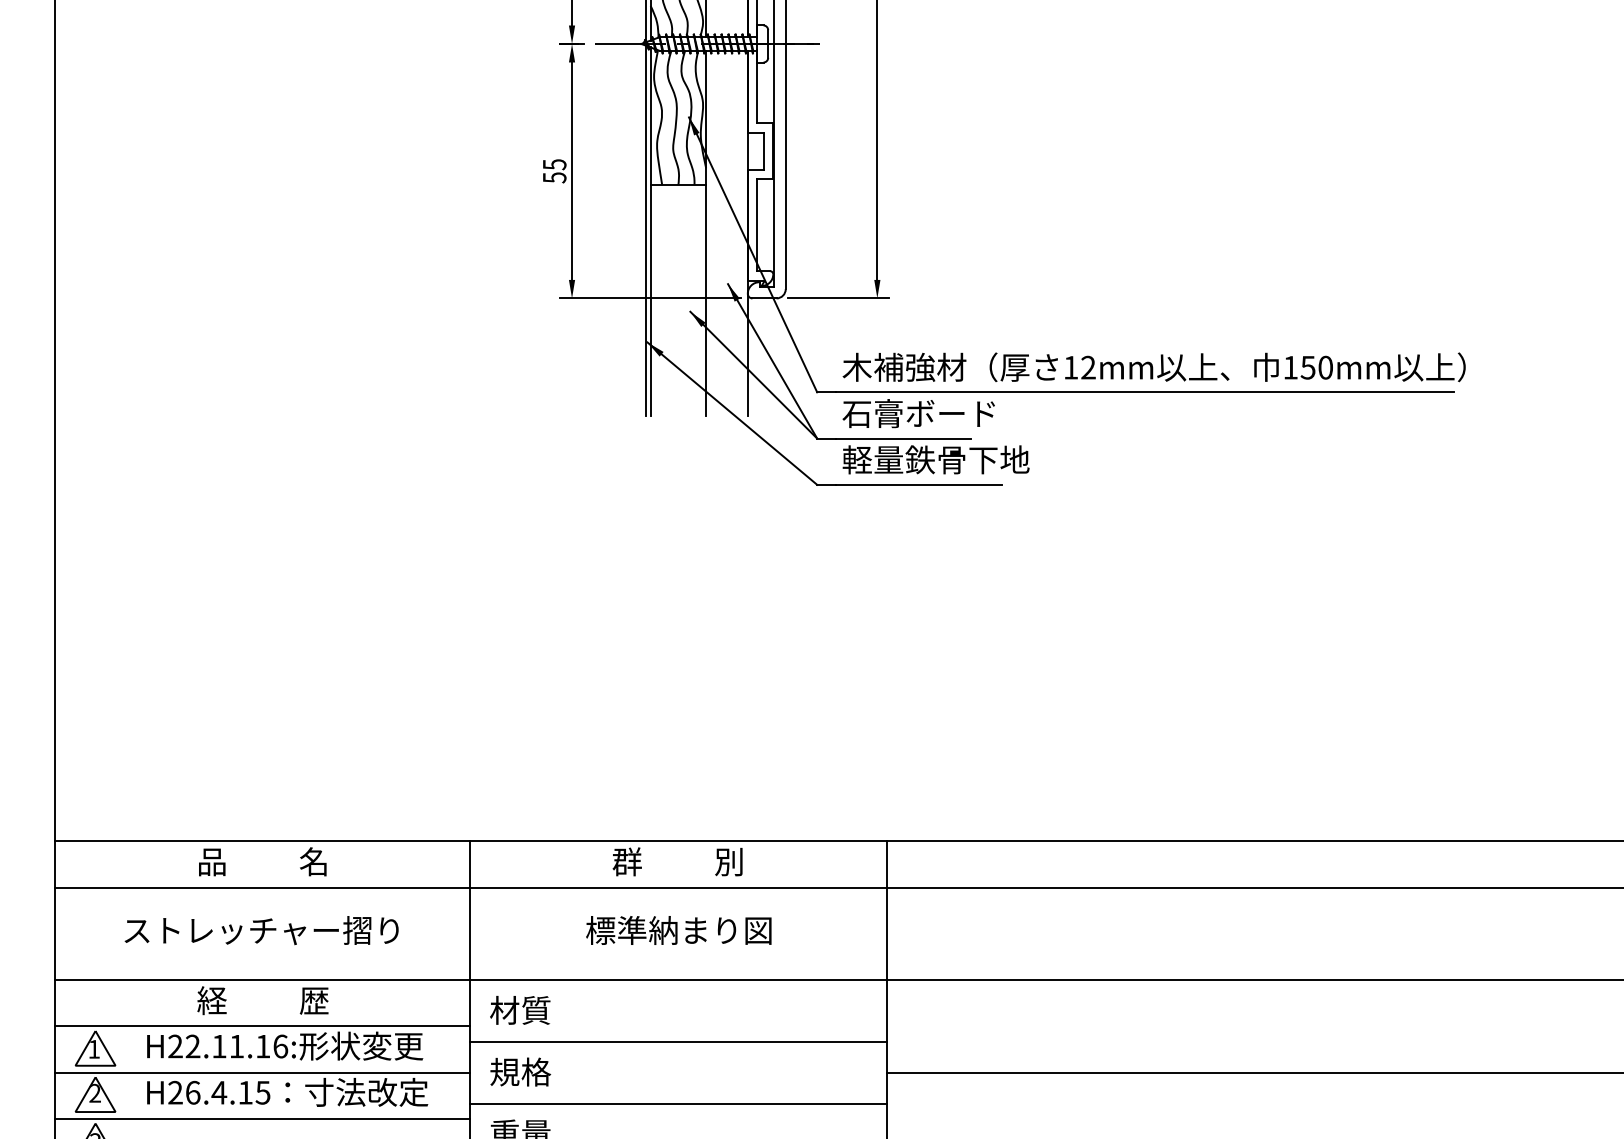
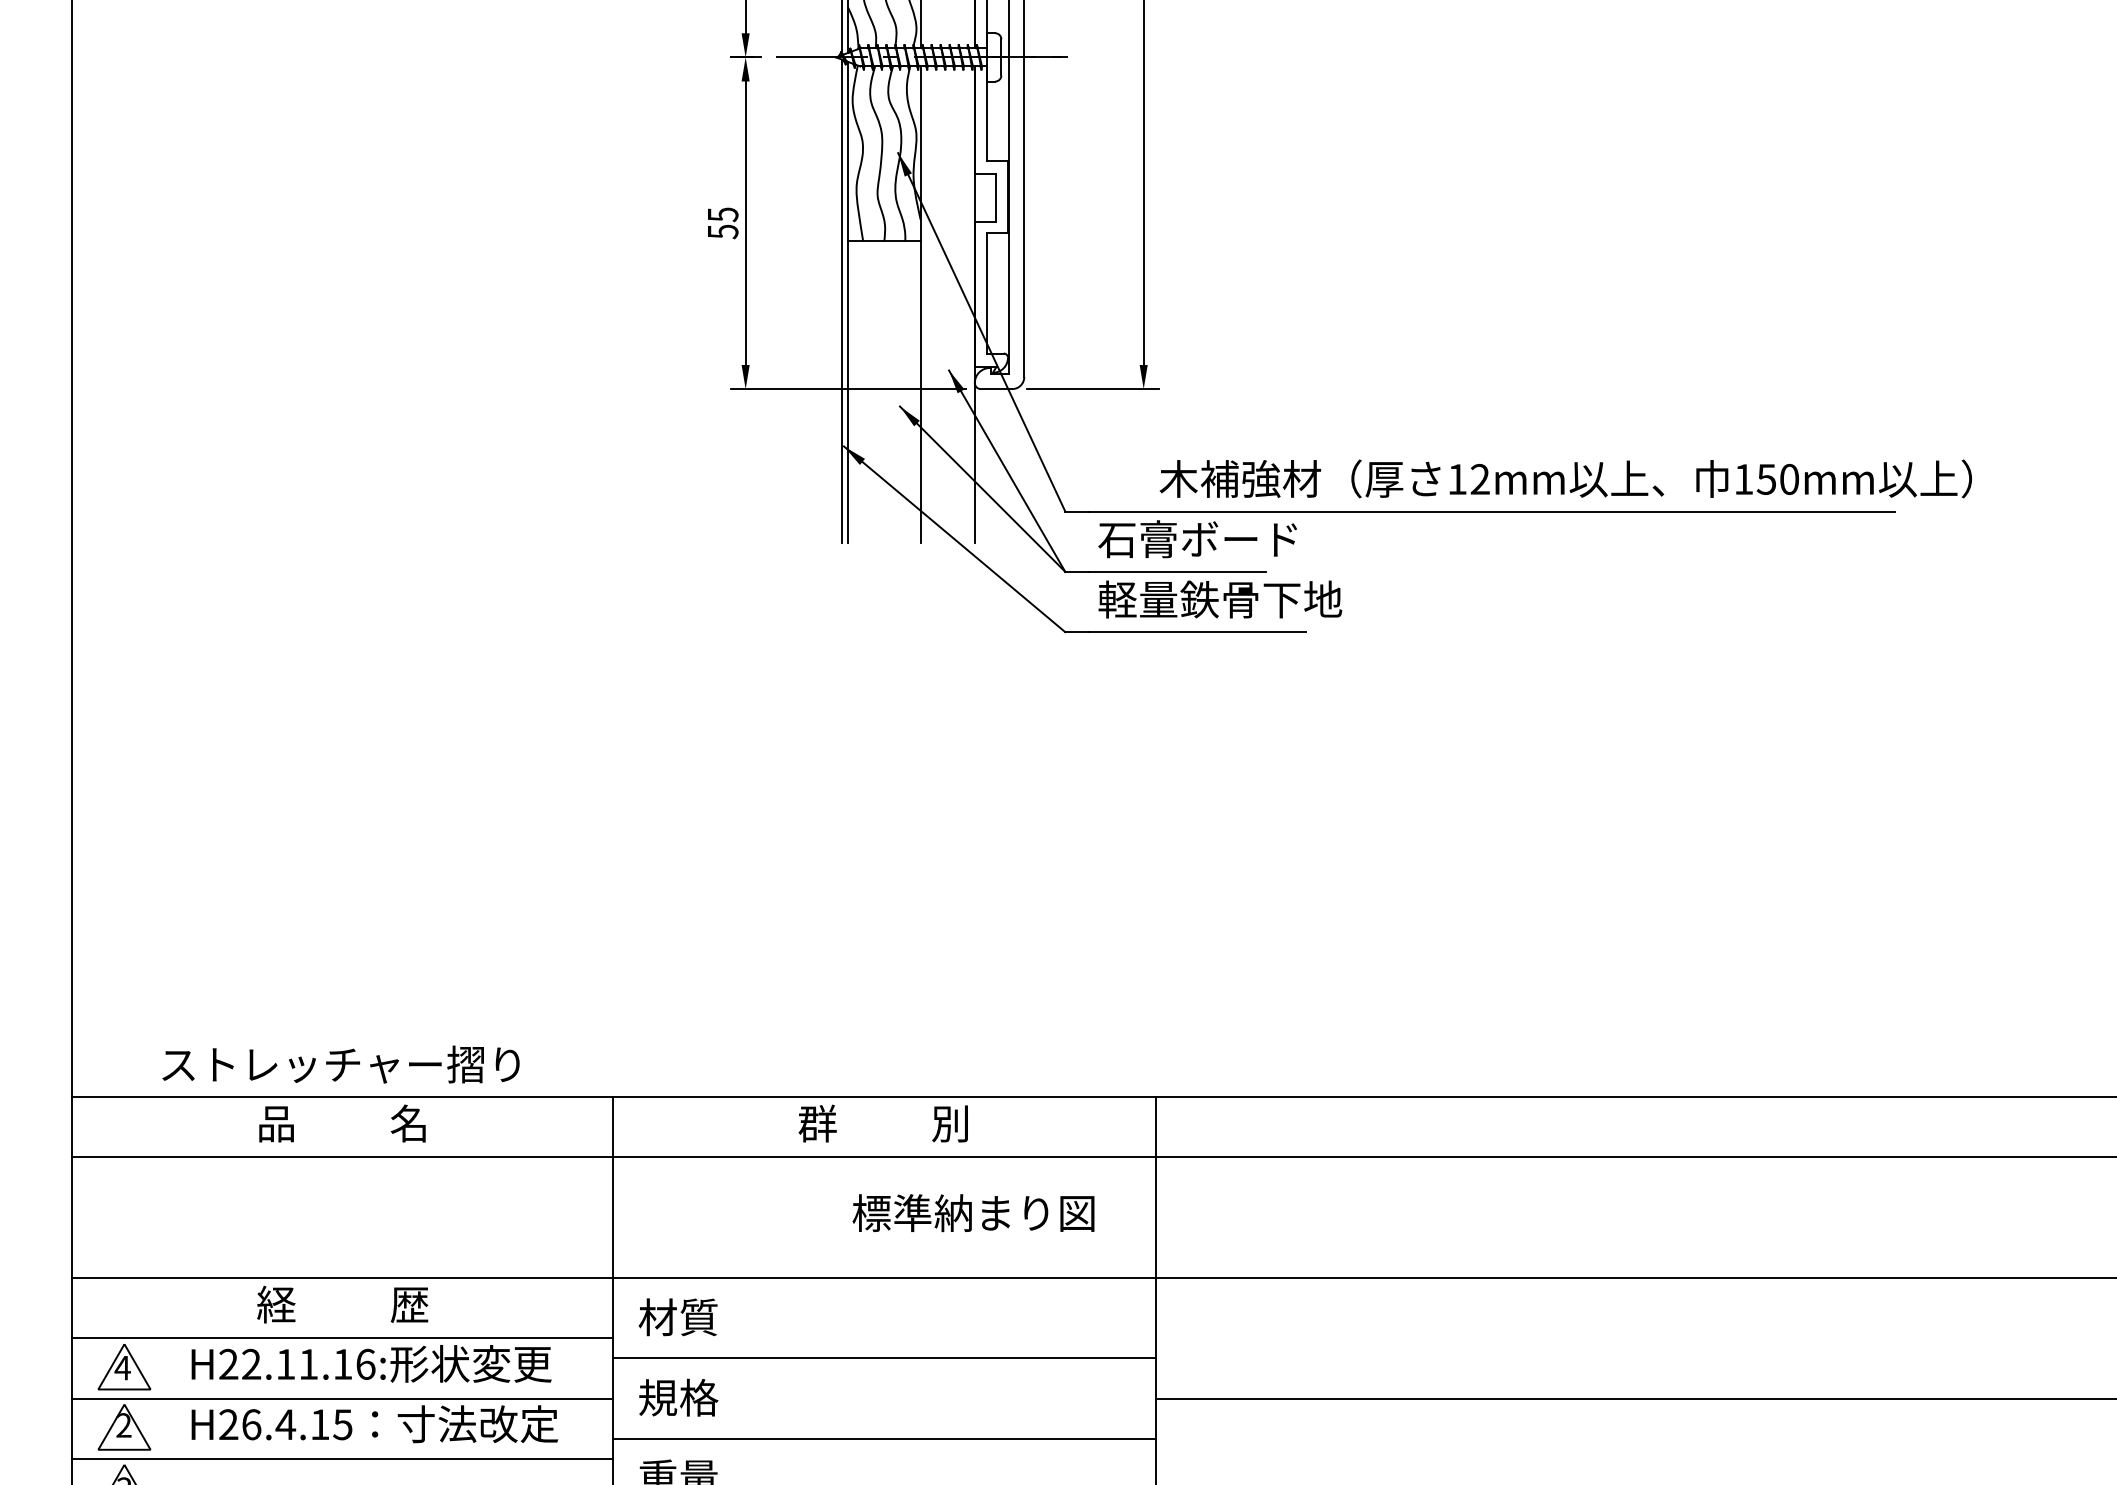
text: (1153, 367) -> (1564, 479), moved
text: (261, 930) -> (340, 1064), moved
text: (678, 930) -> (973, 1213), moved
text: (93, 1049) -> (121, 1368), 1 -> 4

